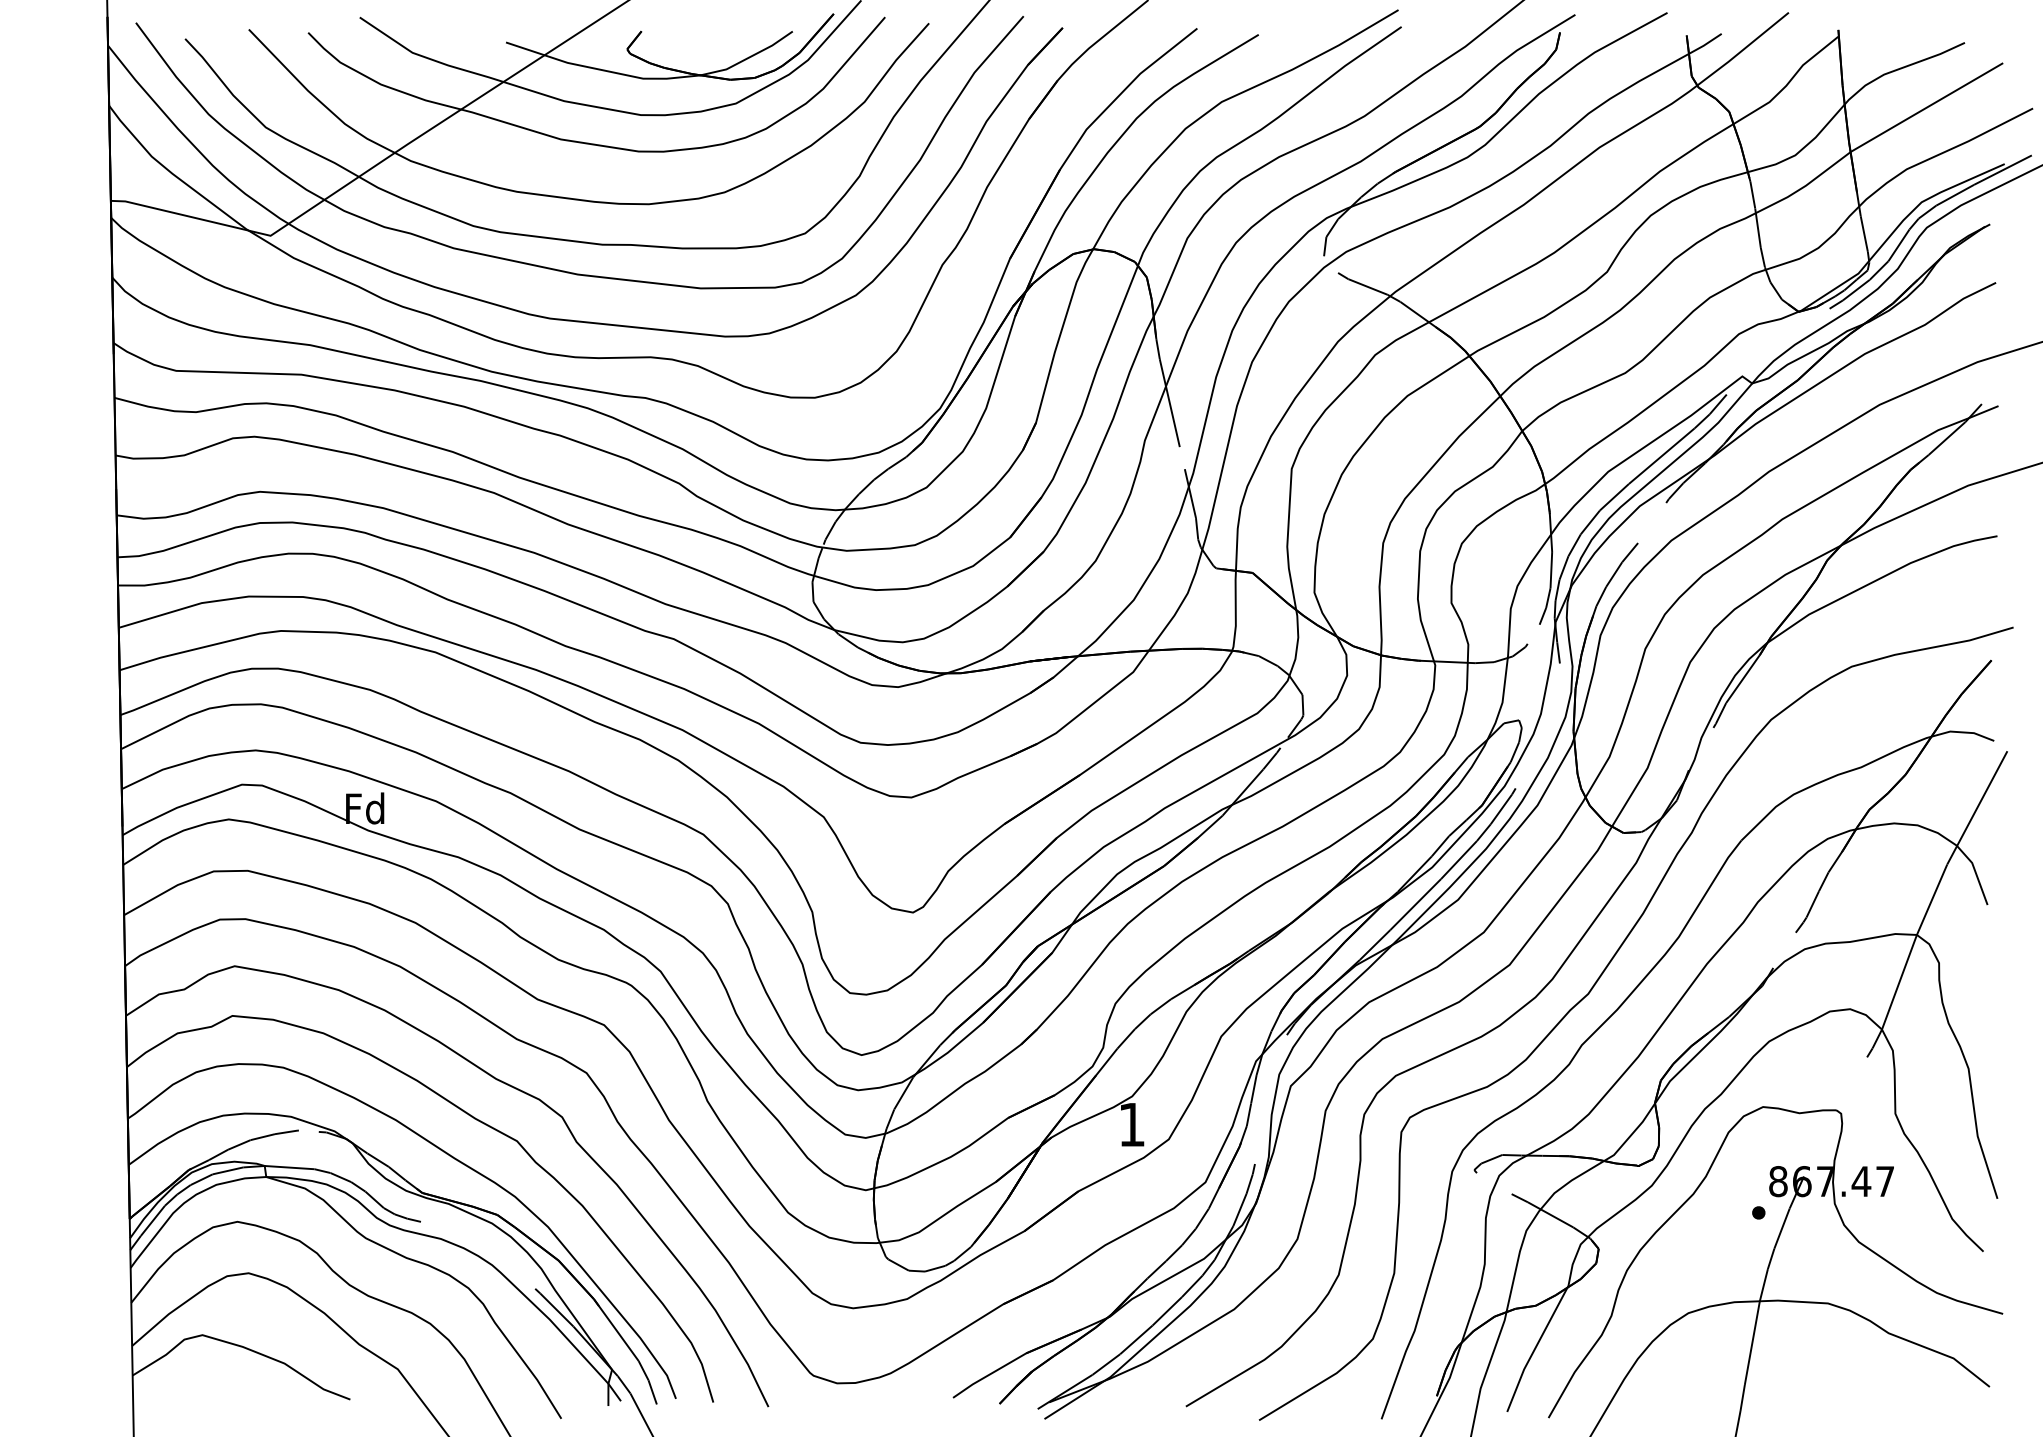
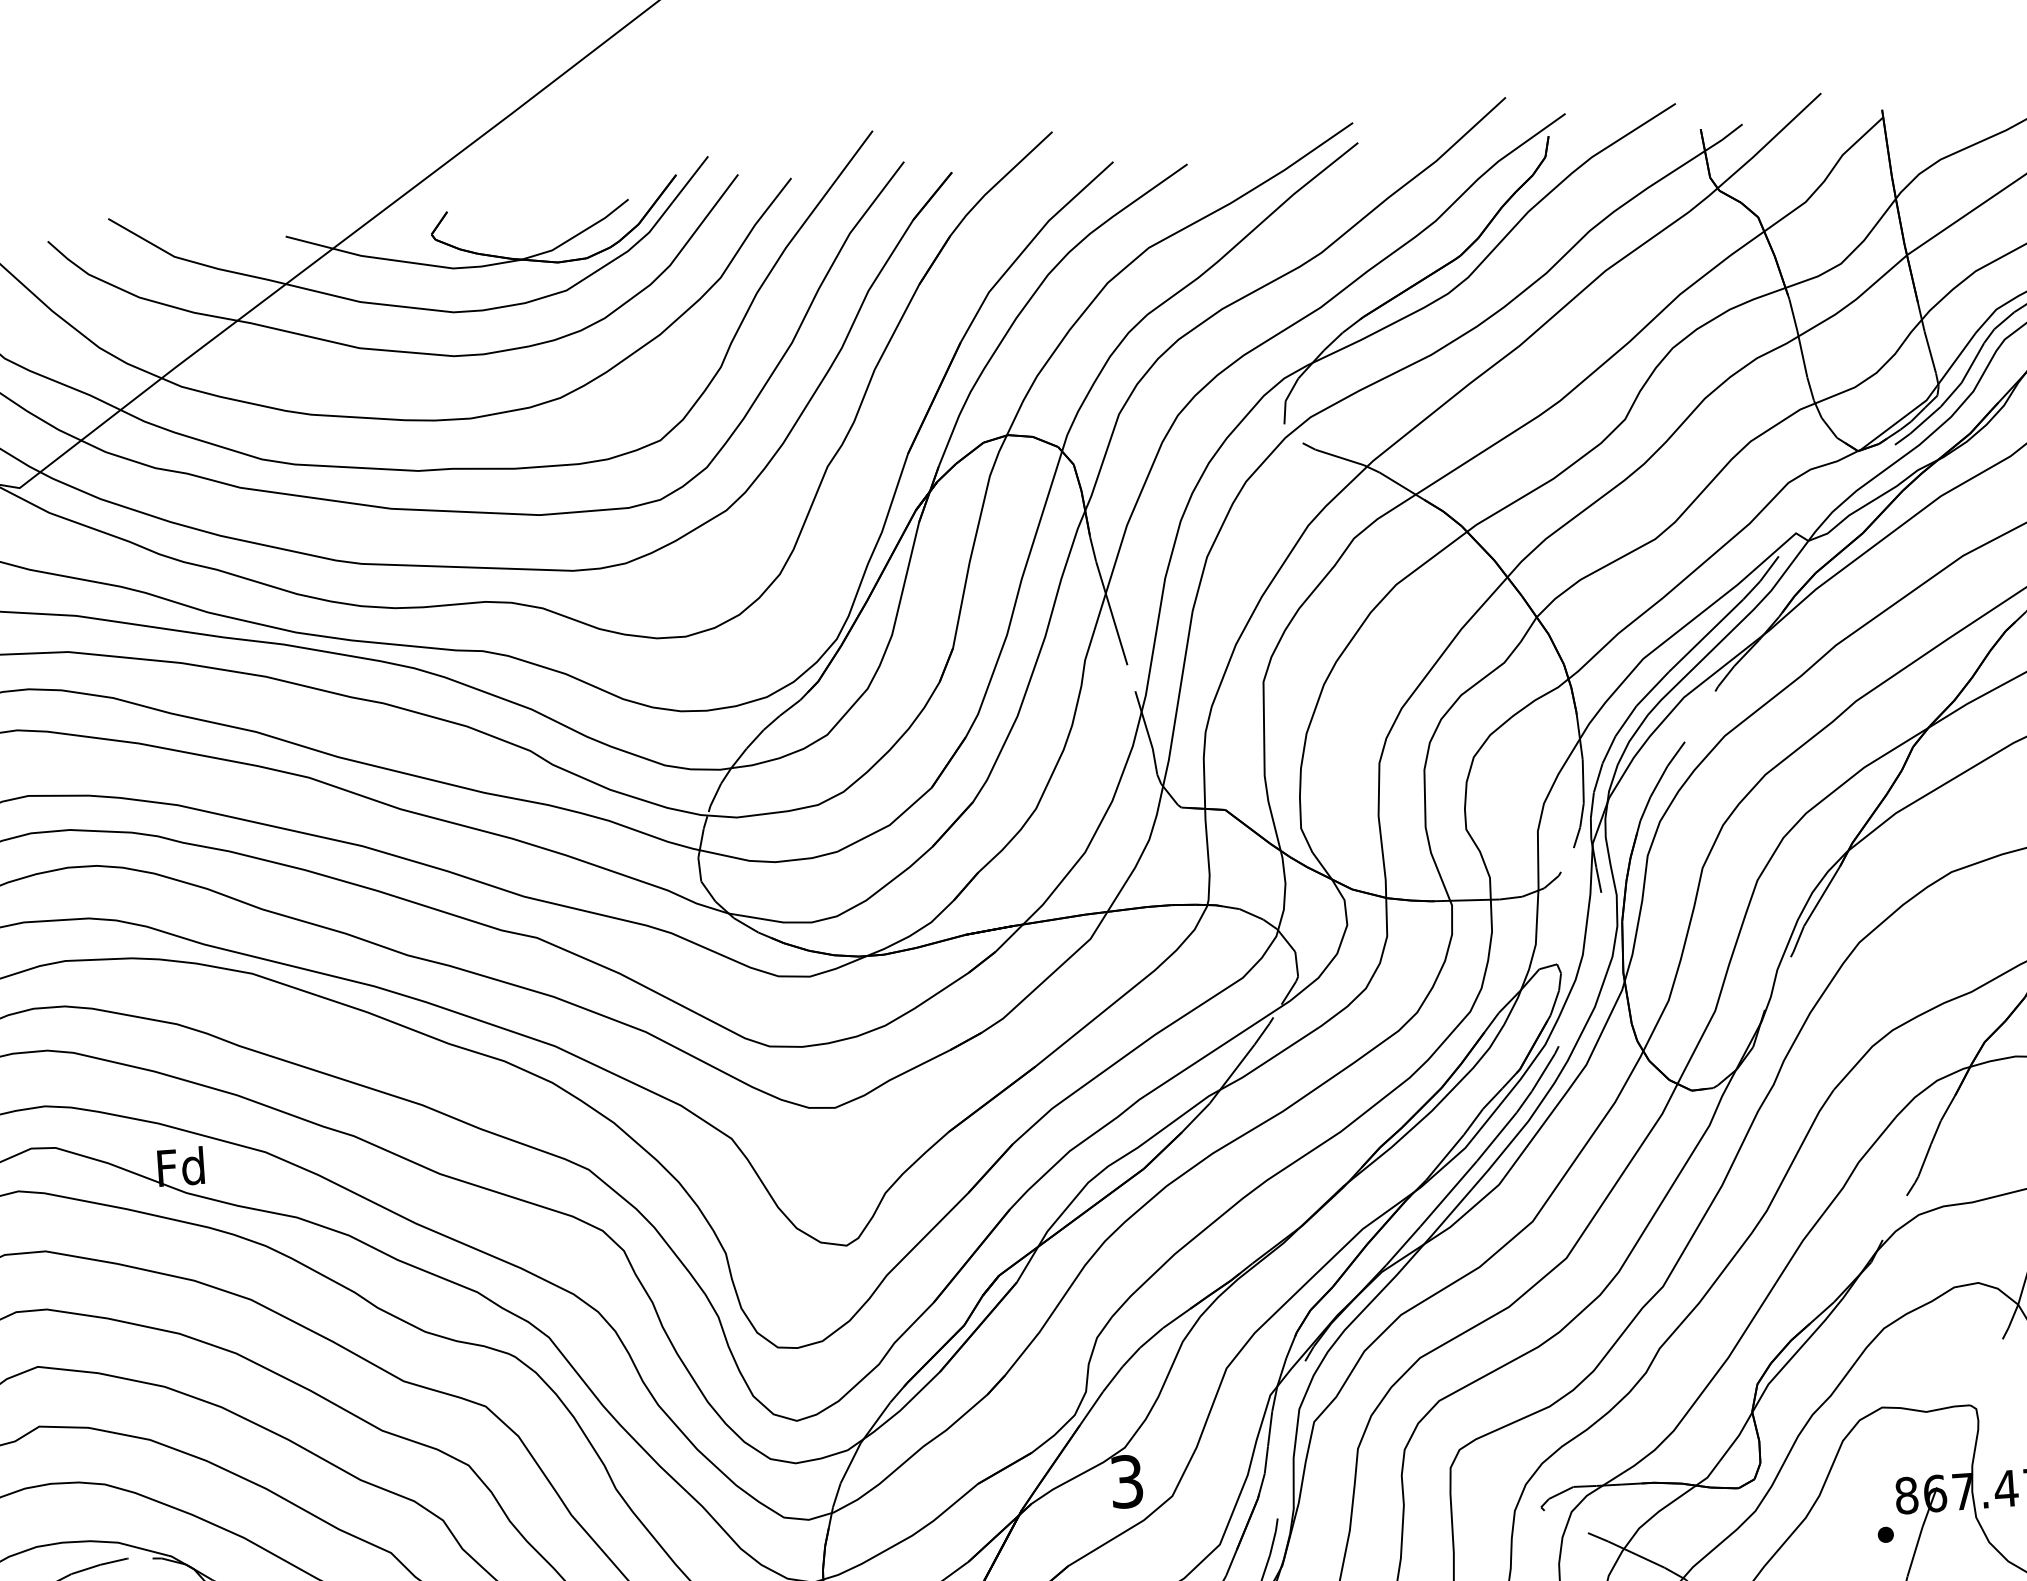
text: (1131, 1124) -> (1126, 1481), 1 -> 3

